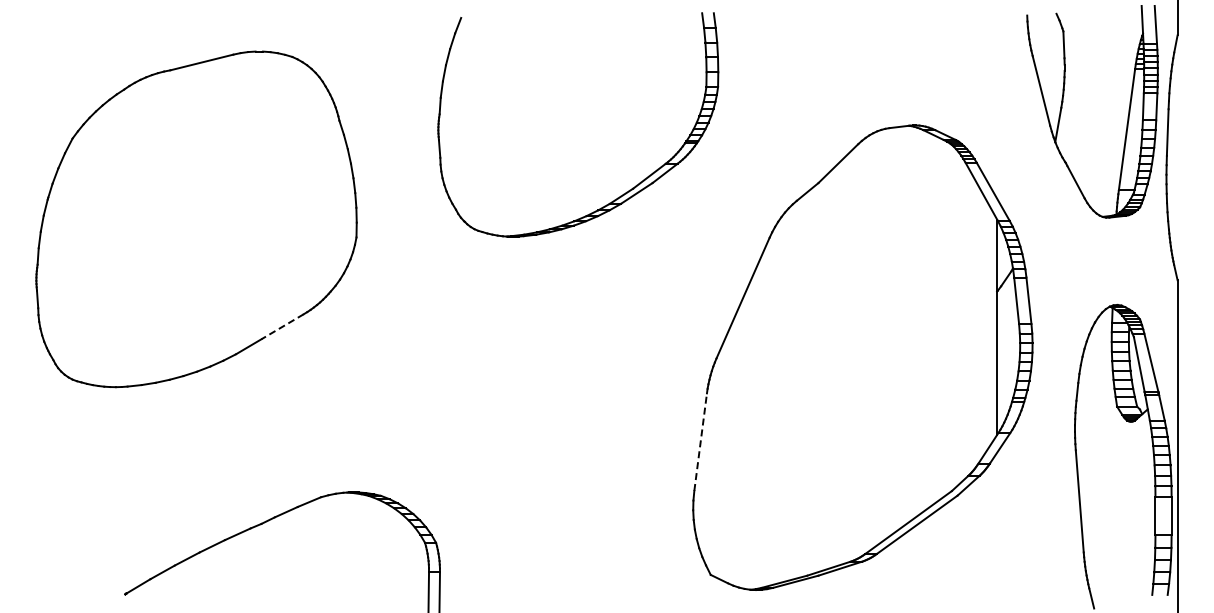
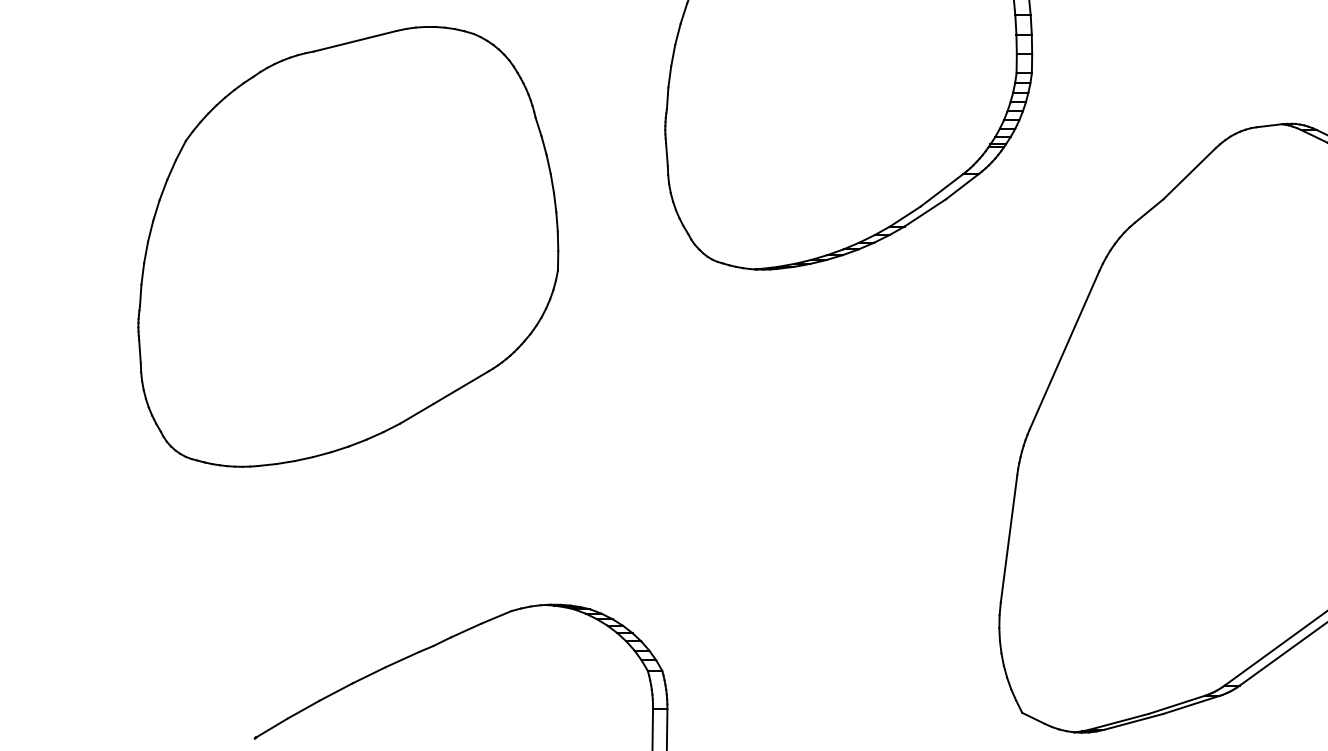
line: (282, 326) -> (460, 387), dashed -> solid
line: (700, 441) -> (1008, 538), dashed -> solid

